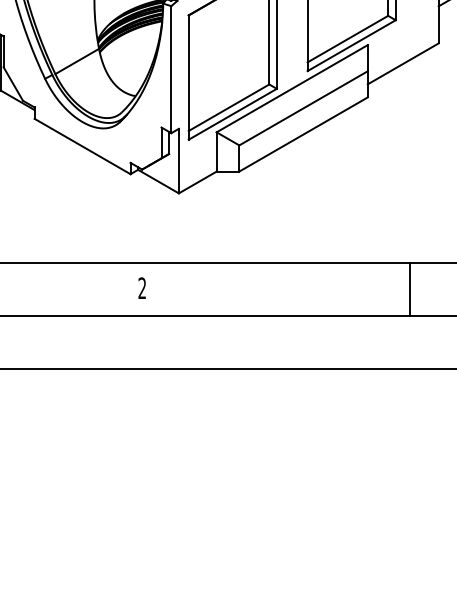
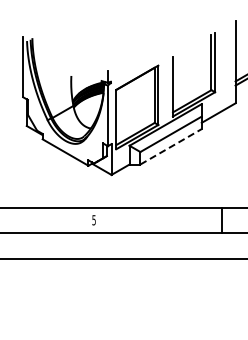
line: (304, 133) -> (171, 146), solid -> dashed
text: (141, 288) -> (93, 220), 2 -> 5

